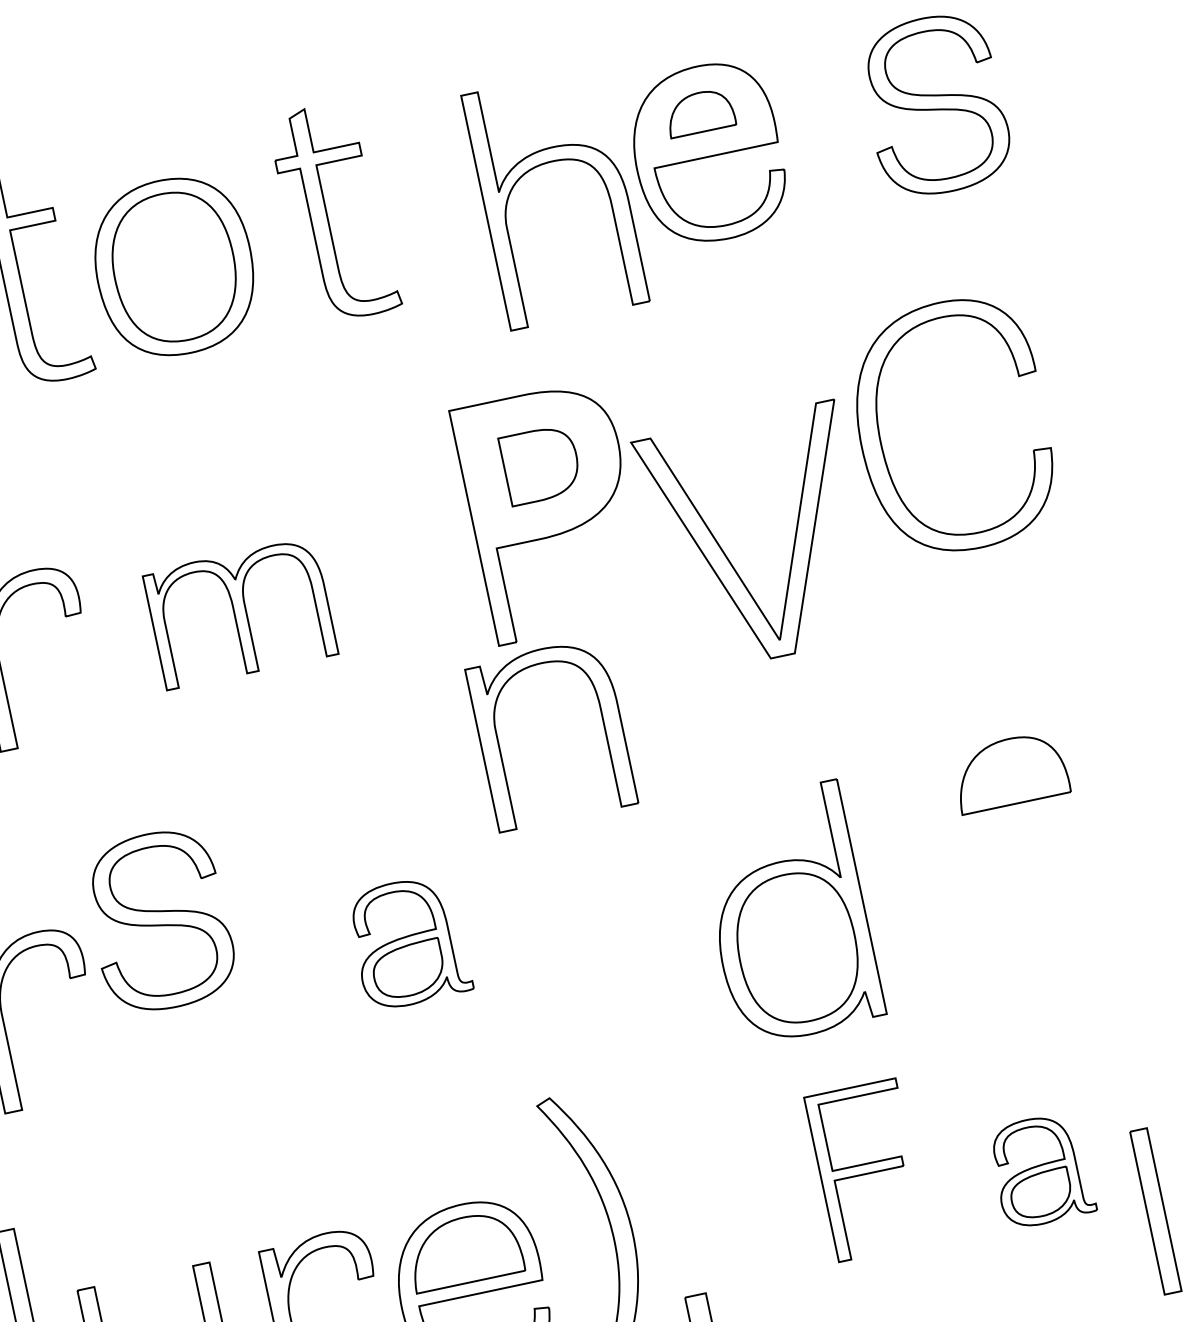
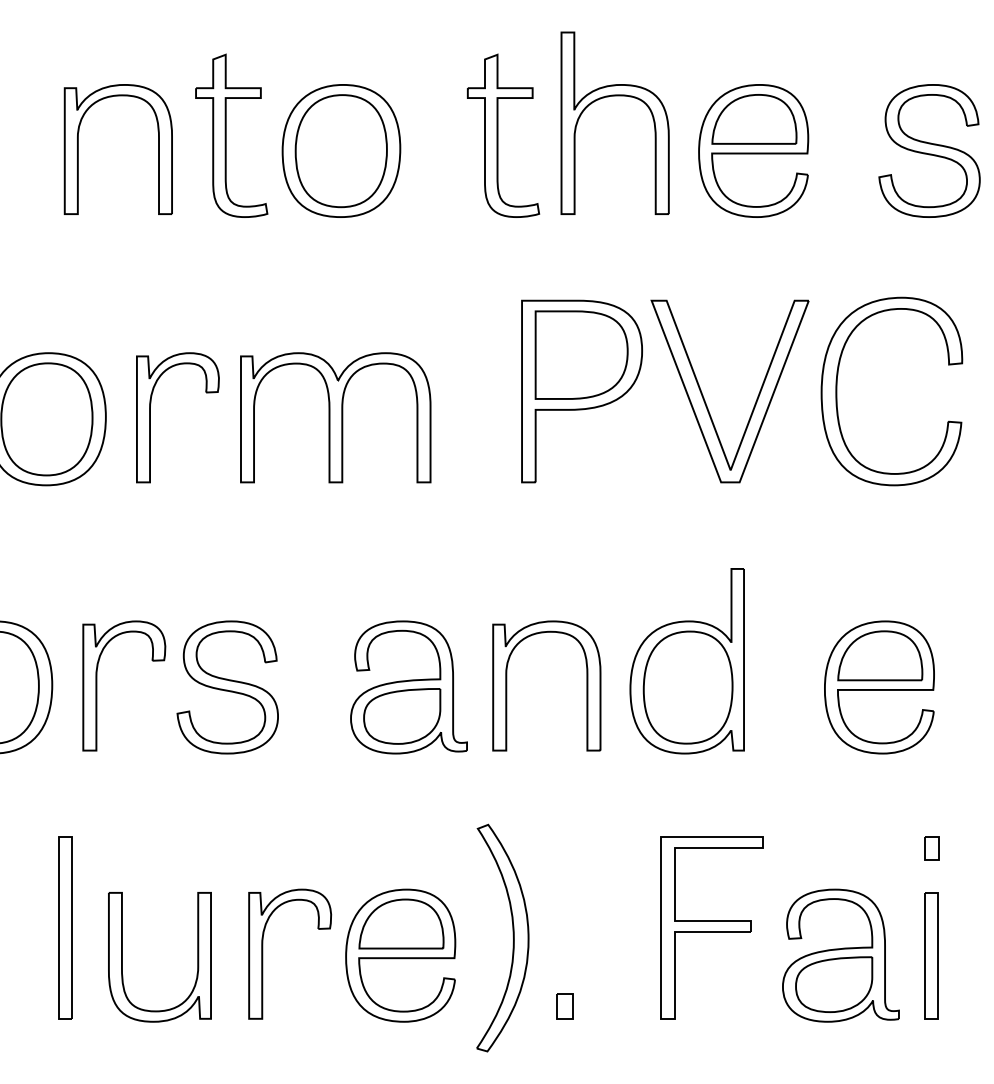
part: (699, 112) -> (754, 119), size x1.67
part: (539, 166) -> (608, 97), moved
part: (334, 211) -> (503, 135), moved
part: (540, 464) -> (581, 354), size x1.67
part: (728, 556) -> (705, 400), moved
part: (239, 613) -> (335, 417), size x1.43
part: (500, 744) -> (507, 685), moved
part: (1017, 813) -> (879, 687), added
part: (787, 914) -> (686, 661), moved
part: (159, 921) -> (227, 687), moved
part: (408, 942) -> (408, 687), size x1.43
part: (1129, 1007) -> (931, 848), added
part: (866, 1169) -> (711, 927), size x1.43
part: (1041, 1170) -> (840, 955), size x1.67
part: (1155, 1211) -> (931, 955), moved

